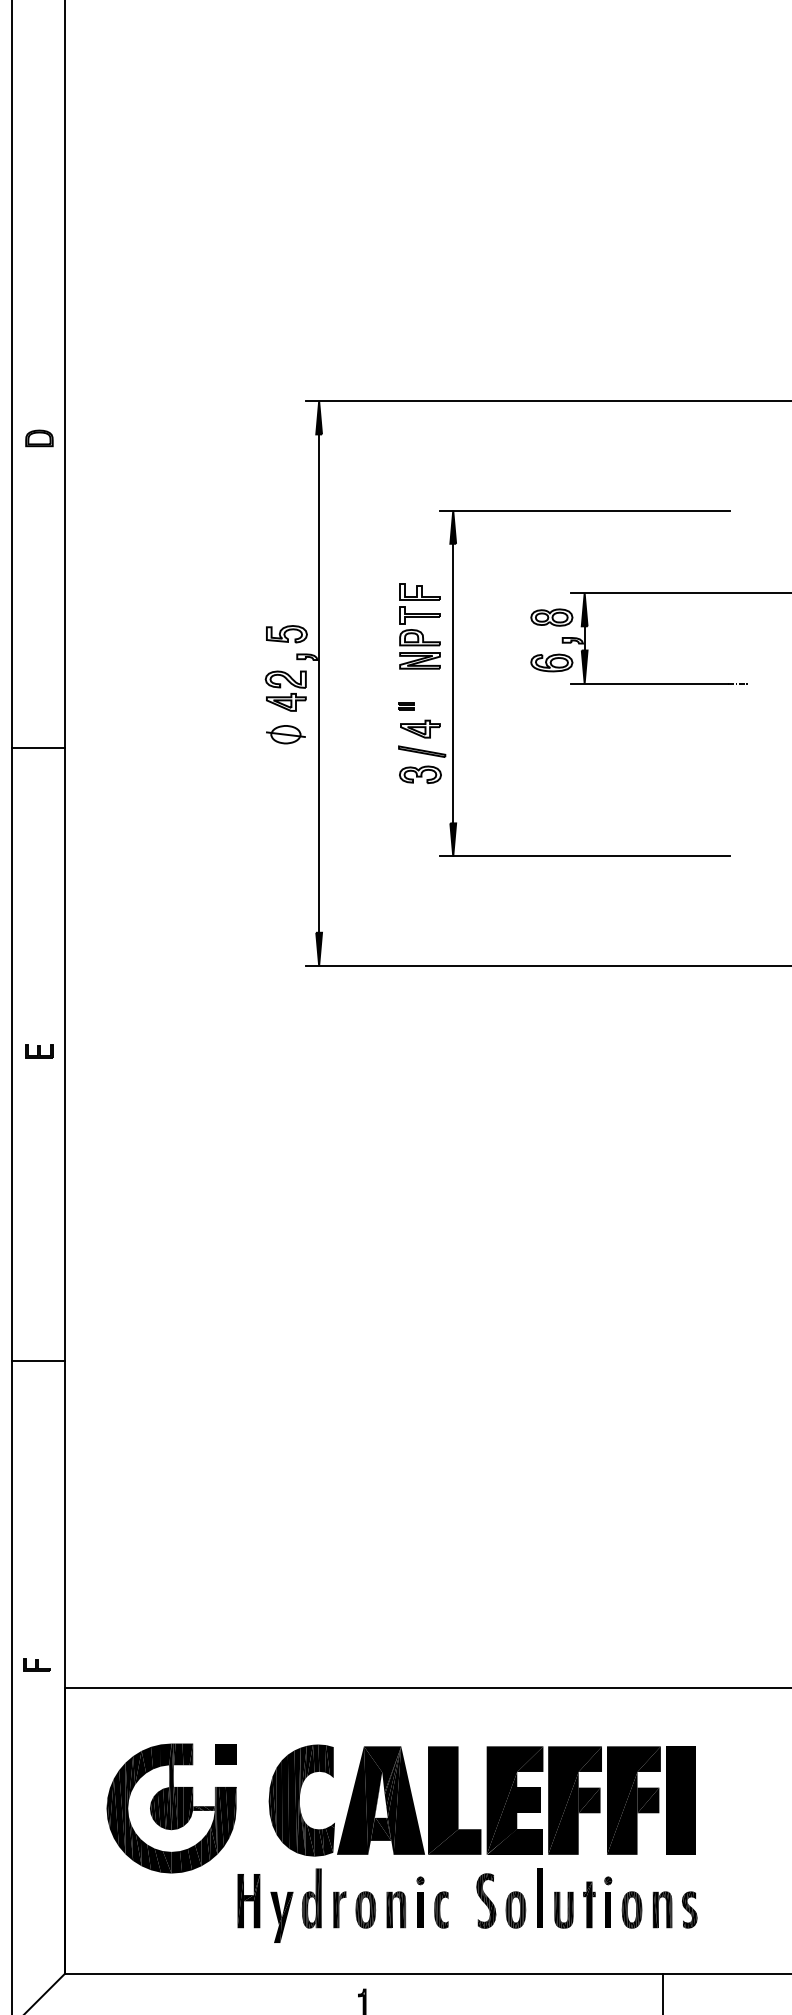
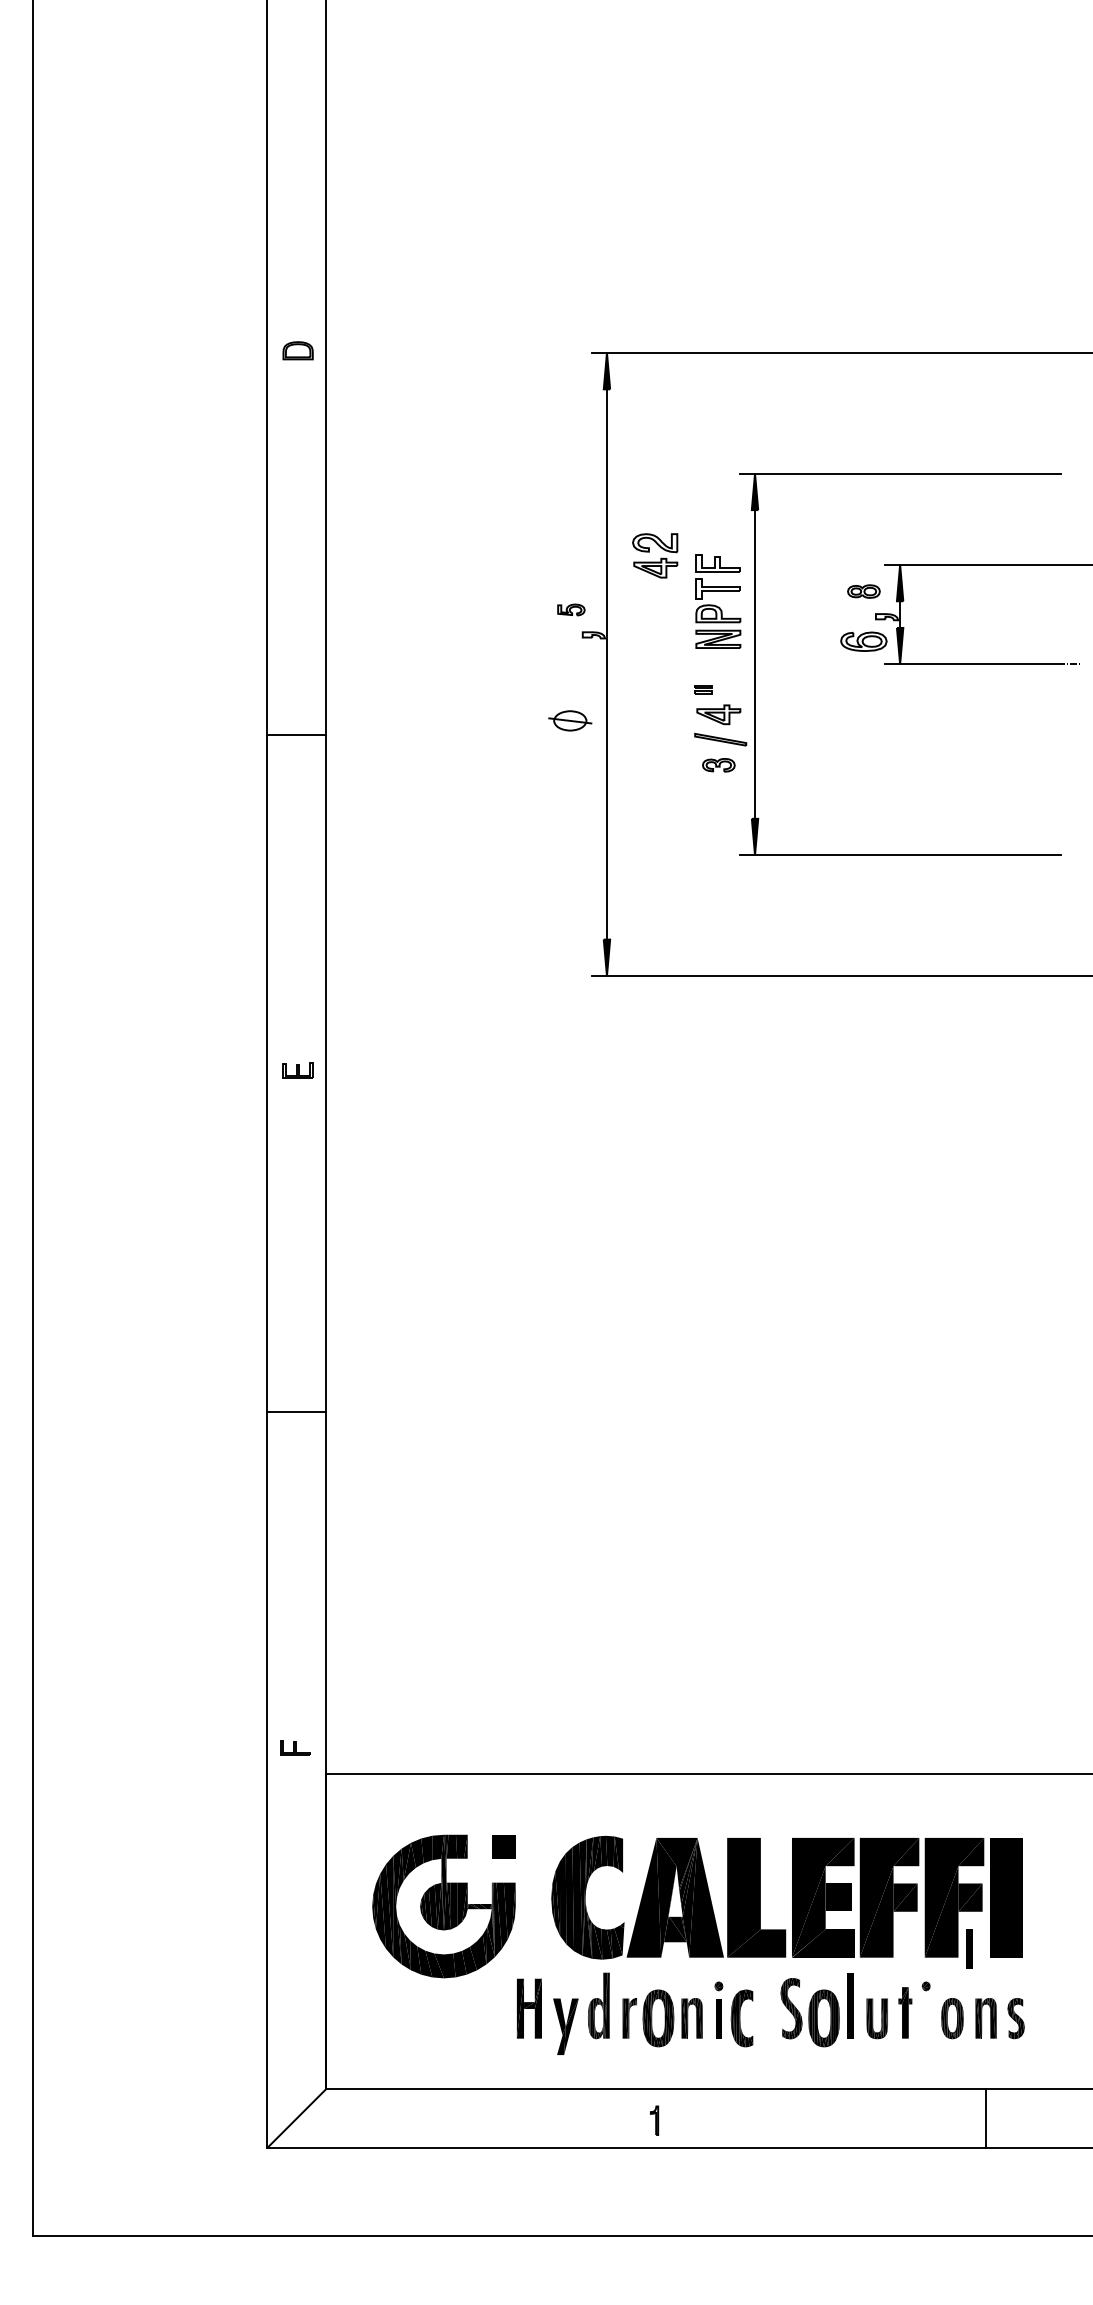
part: (38, 438) -> (297, 350), moved
part: (551, 617) -> (863, 591), size x0.7
part: (287, 633) -> (571, 609), size x0.6
part: (286, 690) -> (655, 555), moved
part: (420, 775) -> (718, 765), size x0.7
part: (365, 1909) -> (658, 2018), size x1.4
part: (440, 1909) -> (741, 2018), size x1.4
part: (516, 1909) -> (824, 2018), size x1.4
part: (608, 1909) -> (969, 1948), moved

